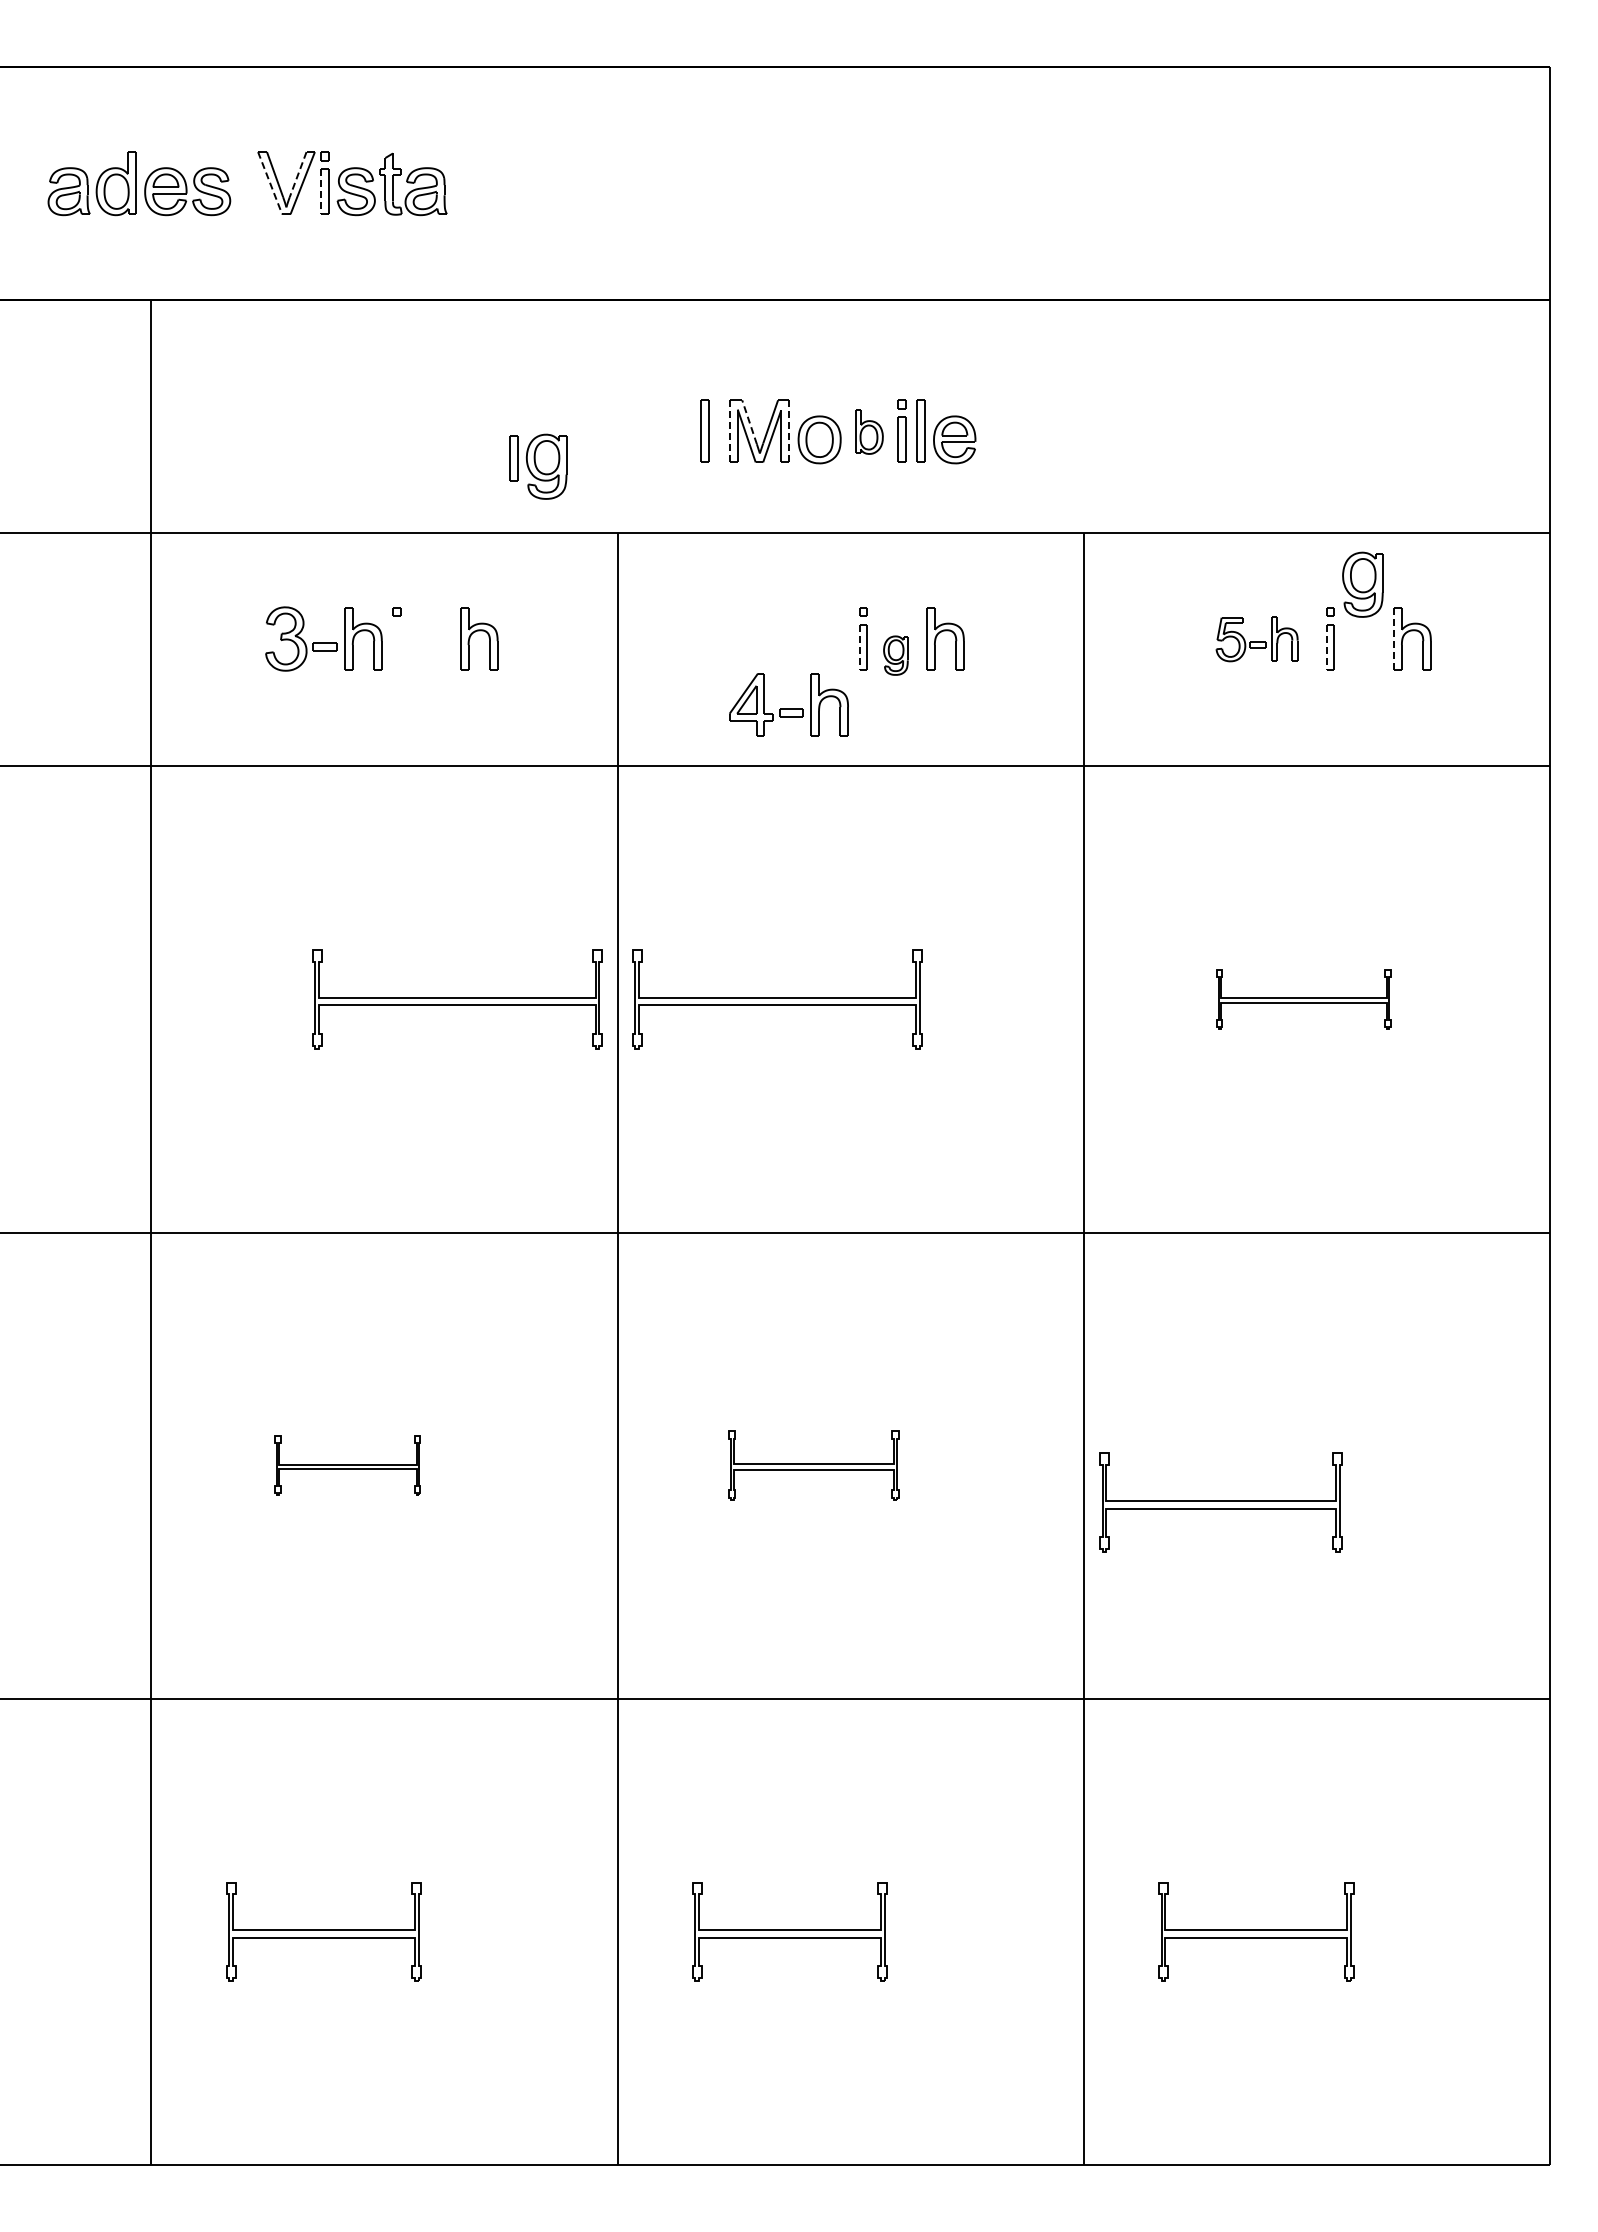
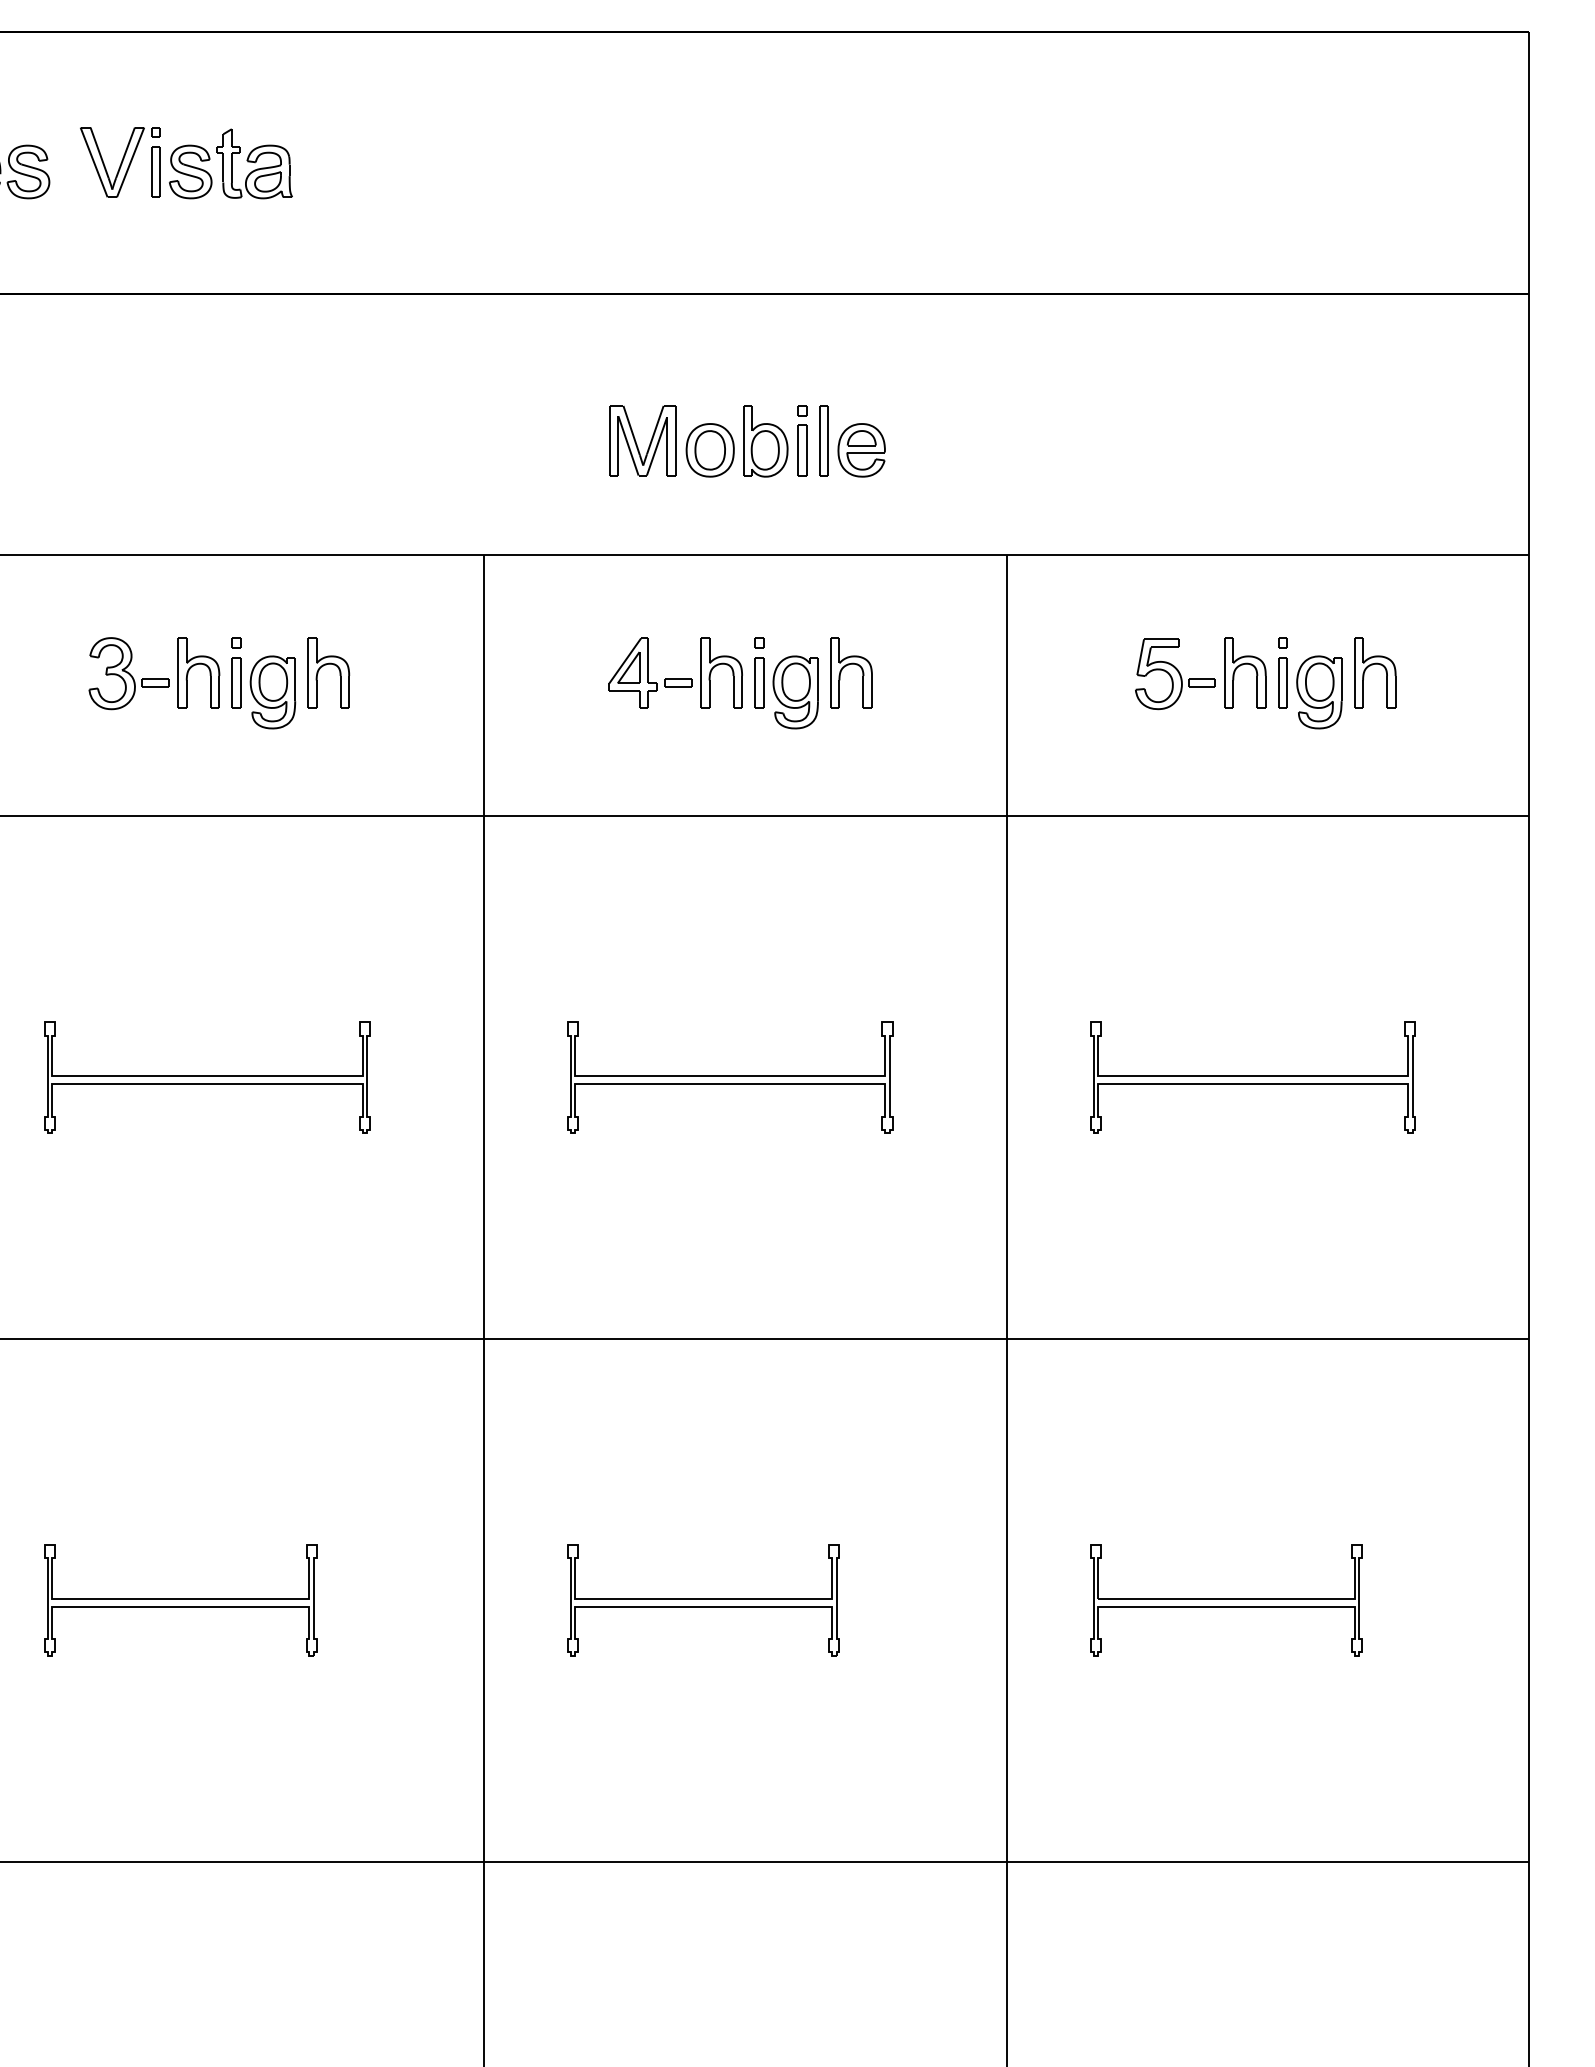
line: (297, 175) -> (124, 153), dashed -> solid
line: (270, 183) -> (94, 162), dashed -> solid
line: (321, 191) -> (151, 171), dashed -> solid
line: (749, 421) -> (631, 429), dashed -> solid
part: (704, 430) -> (581, 439), removed
line: (789, 430) -> (676, 439), dashed -> solid
line: (729, 431) -> (609, 440), dashed -> solid
part: (869, 431) -> (766, 440), size x1.43
part: (538, 466) -> (263, 692), moved
part: (1362, 584) -> (1318, 692), moved
part: (1256, 639) -> (1200, 674), size x1.43
line: (1394, 639) -> (1354, 674), dashed -> solid
line: (859, 647) -> (754, 683), dashed -> solid
line: (1326, 647) -> (1278, 683), dashed -> solid
part: (895, 655) -> (795, 692), size x1.67
part: (788, 704) -> (675, 673), moved
part: (457, 999) -> (207, 1077), moved
part: (777, 999) -> (730, 1077), moved
part: (1303, 999) -> (1252, 1077), size x1.67
part: (347, 1465) -> (180, 1600), size x1.67
part: (813, 1465) -> (703, 1600), size x1.43
part: (1220, 1502) -> (1225, 1600), moved

